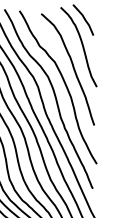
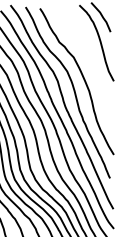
curve: (72, 67) -> (90, 62), removed

